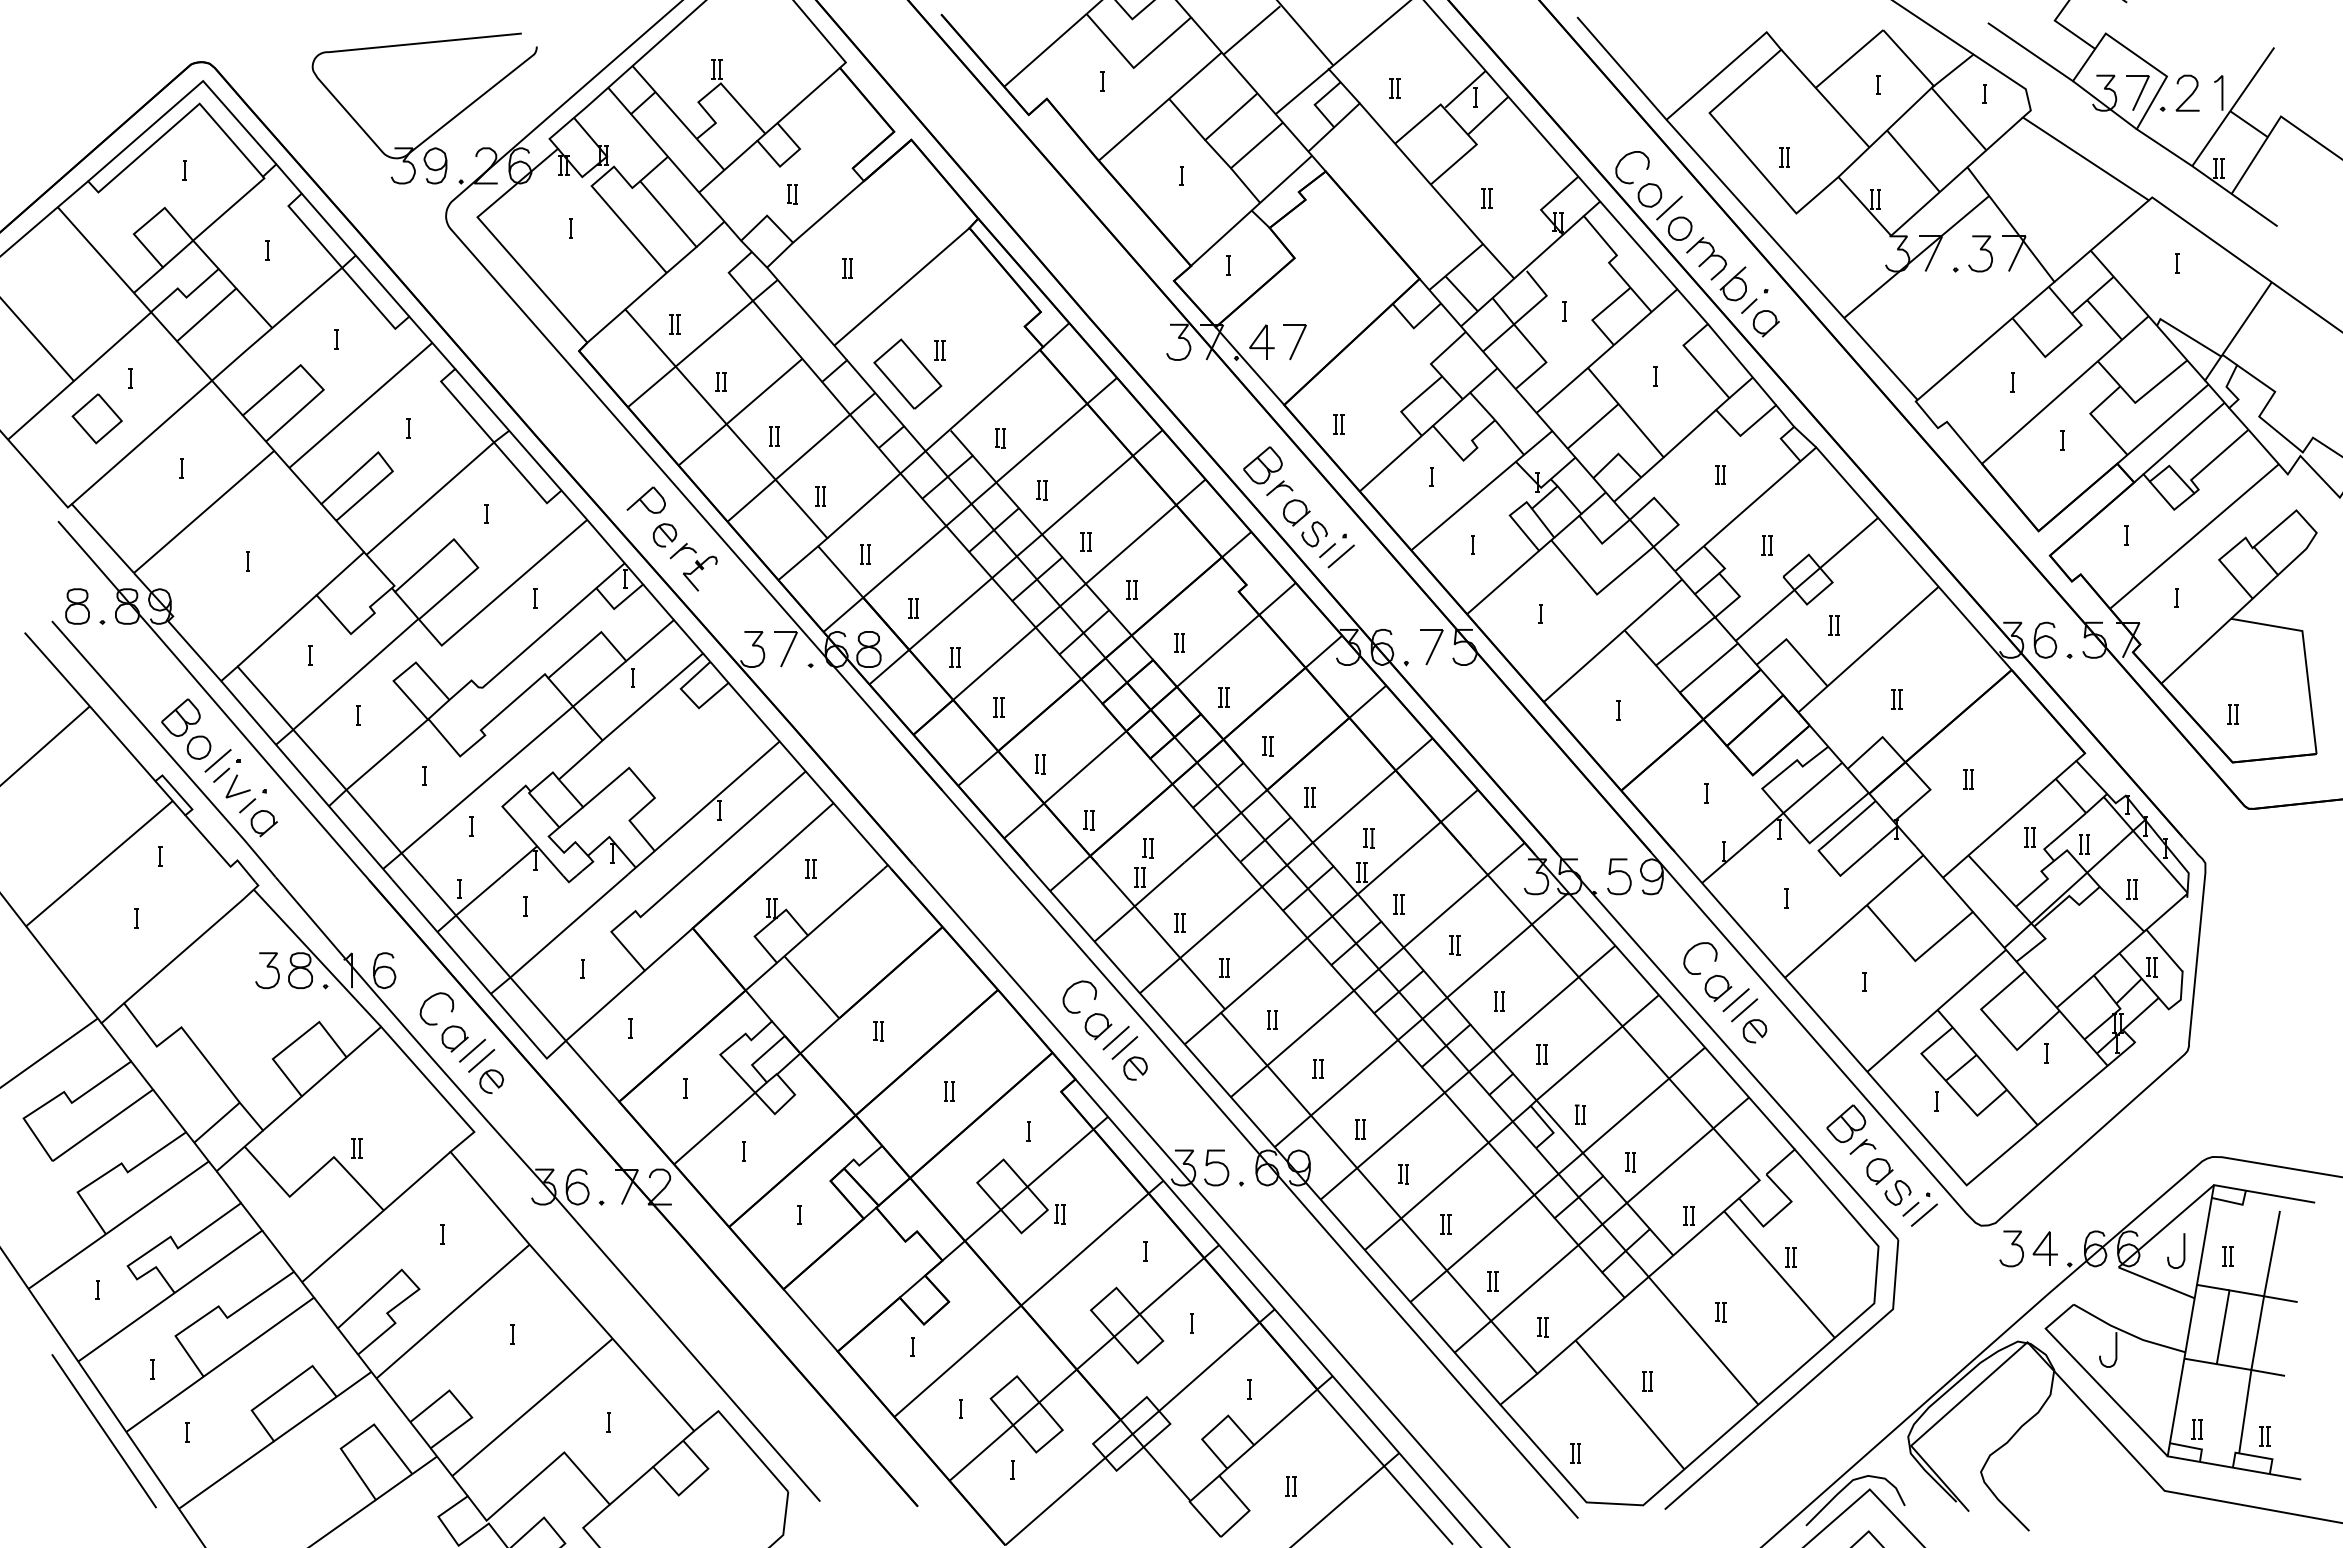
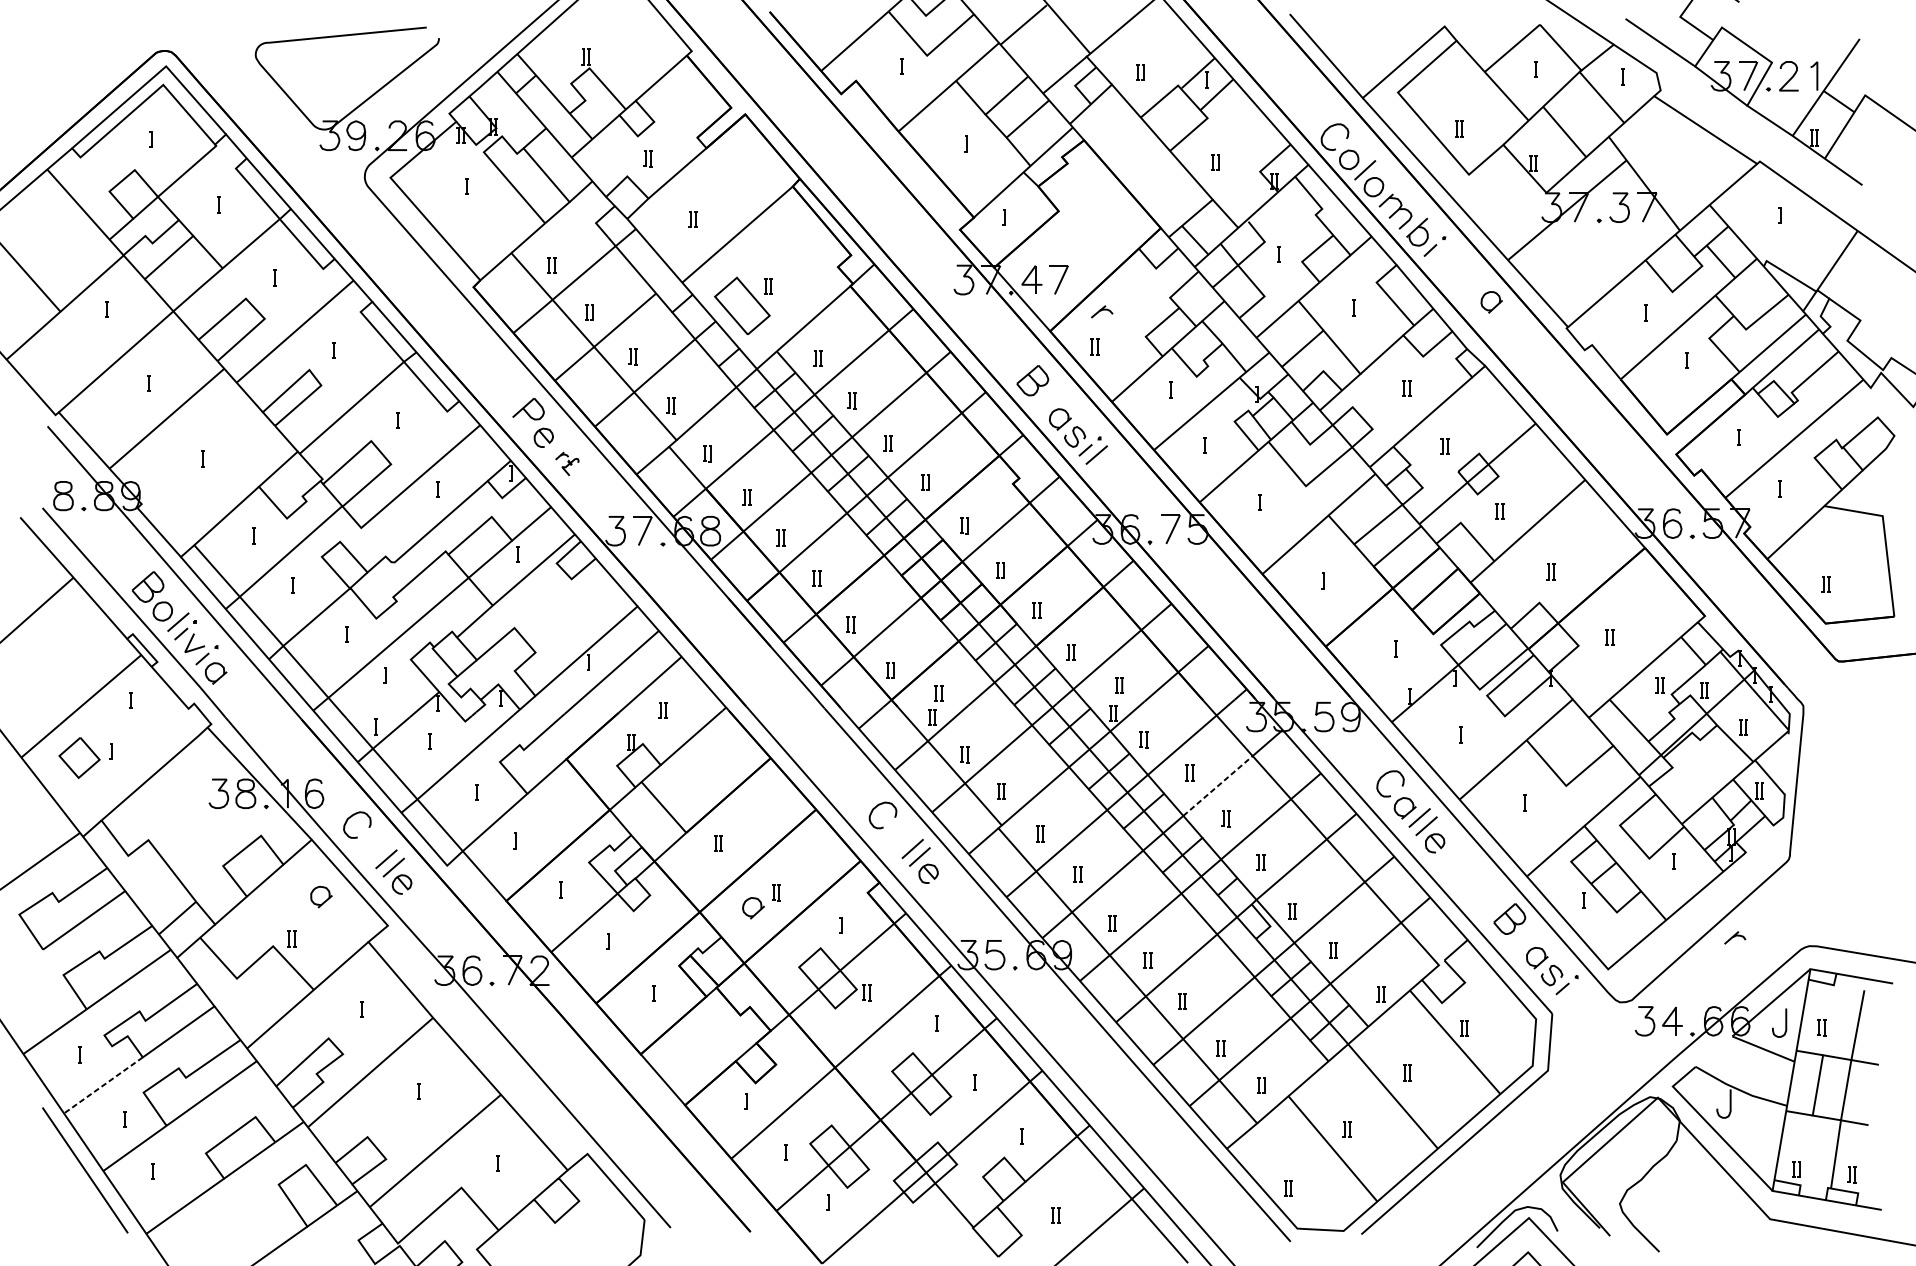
part: (1765, 323) -> (1491, 302), moved
part: (96, 418) -> (78, 757), moved
part: (1279, 488) -> (1101, 312), moved
part: (693, 567) -> (567, 464), size x0.6
line: (1489, 961) -> (1218, 786), solid -> dashed
part: (1098, 1026) -> (753, 908), moved
part: (454, 1038) -> (321, 896), moved
part: (1862, 1146) -> (1734, 937), moved
line: (1923, 1214) -> (1572, 993), removed
line: (125, 1328) -> (102, 1086), solid -> dashed

